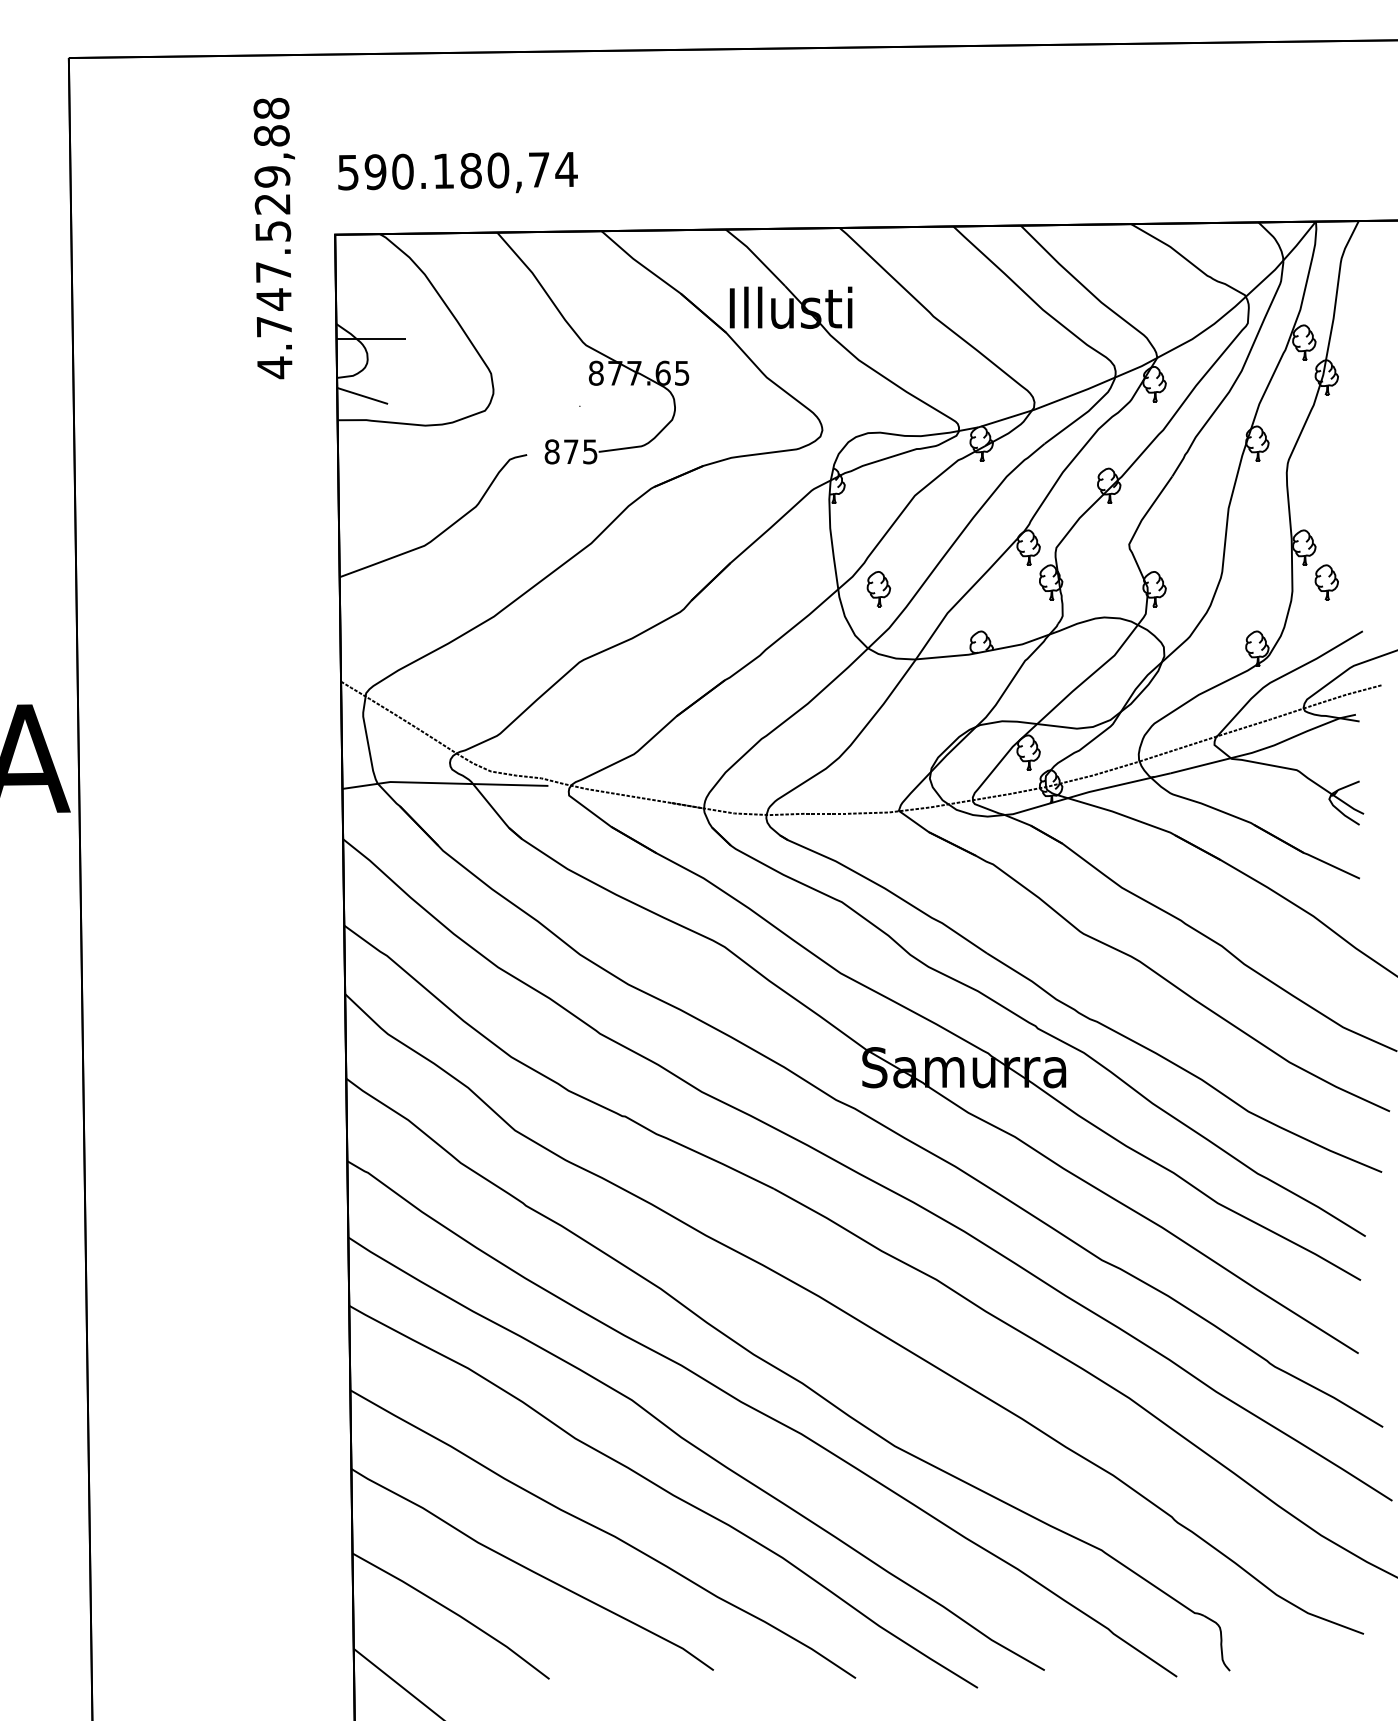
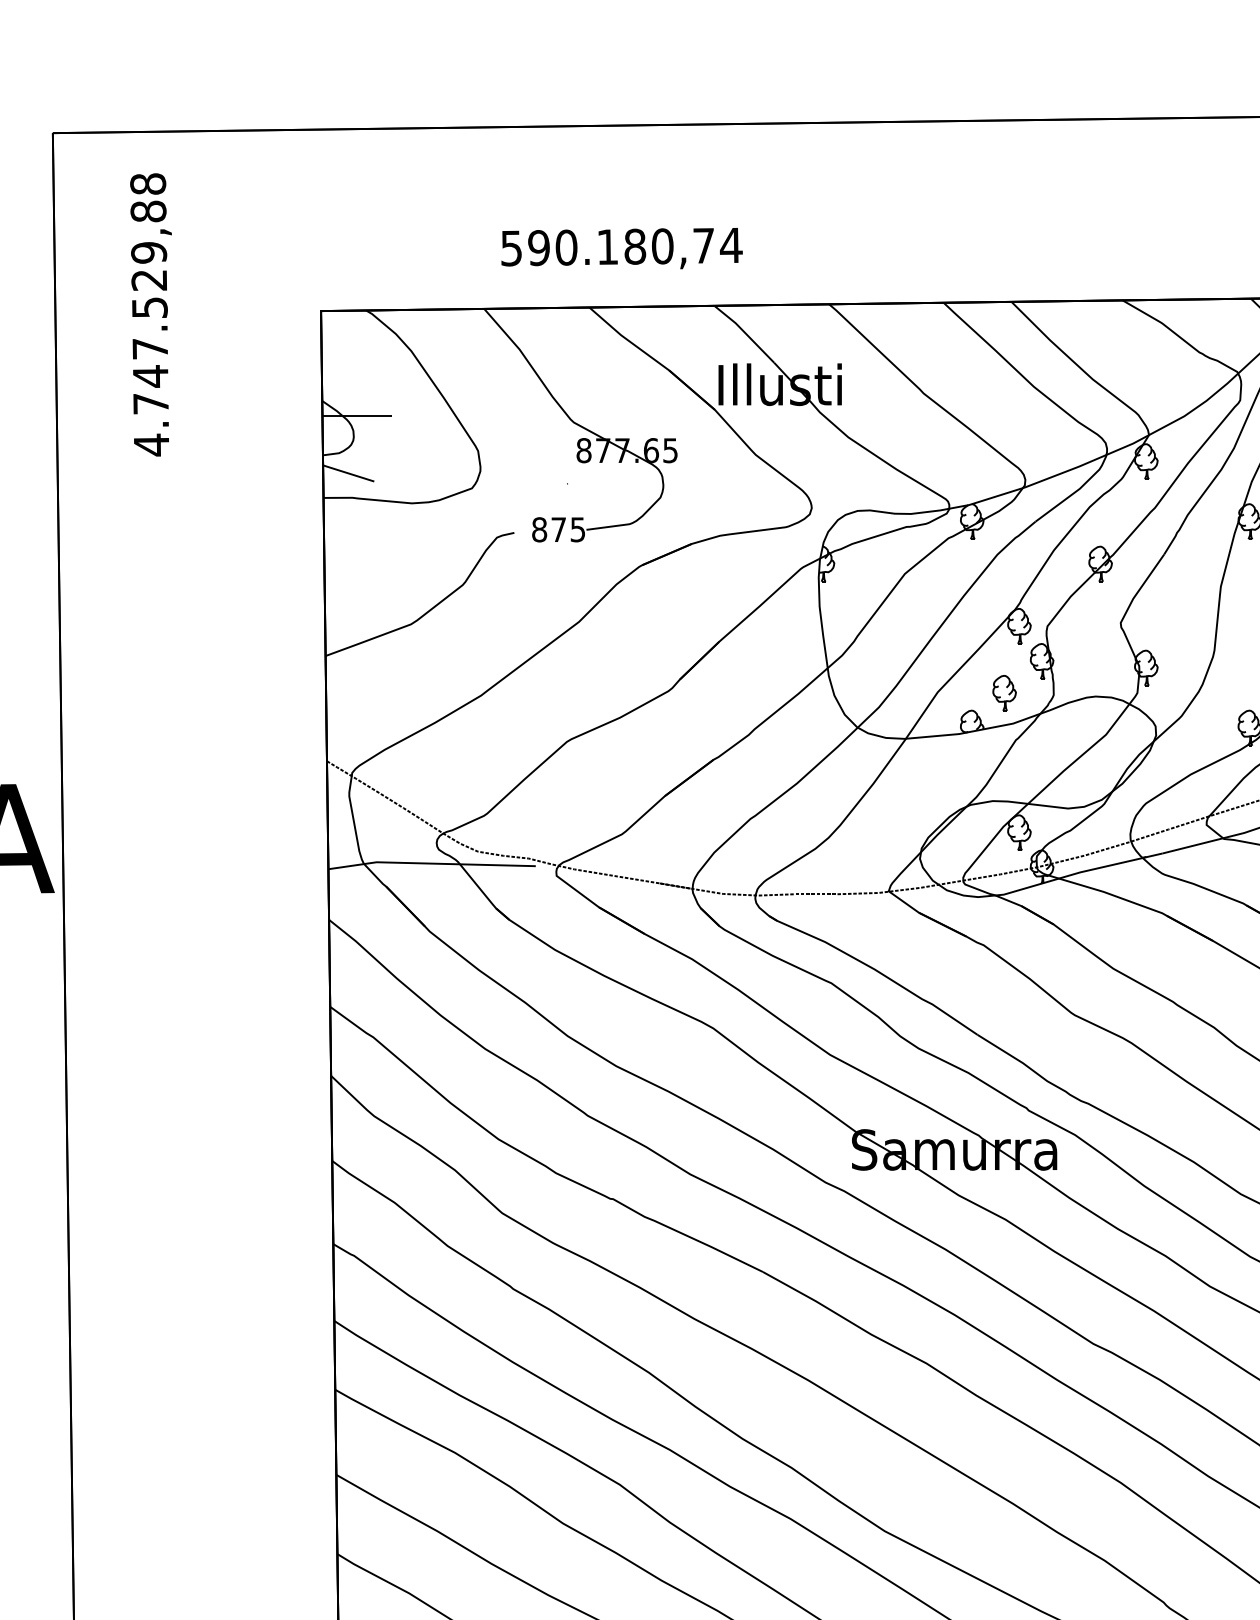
text: (457, 172) -> (621, 248), moved
text: (273, 238) -> (150, 314), moved
part: (878, 589) -> (1004, 693), moved

